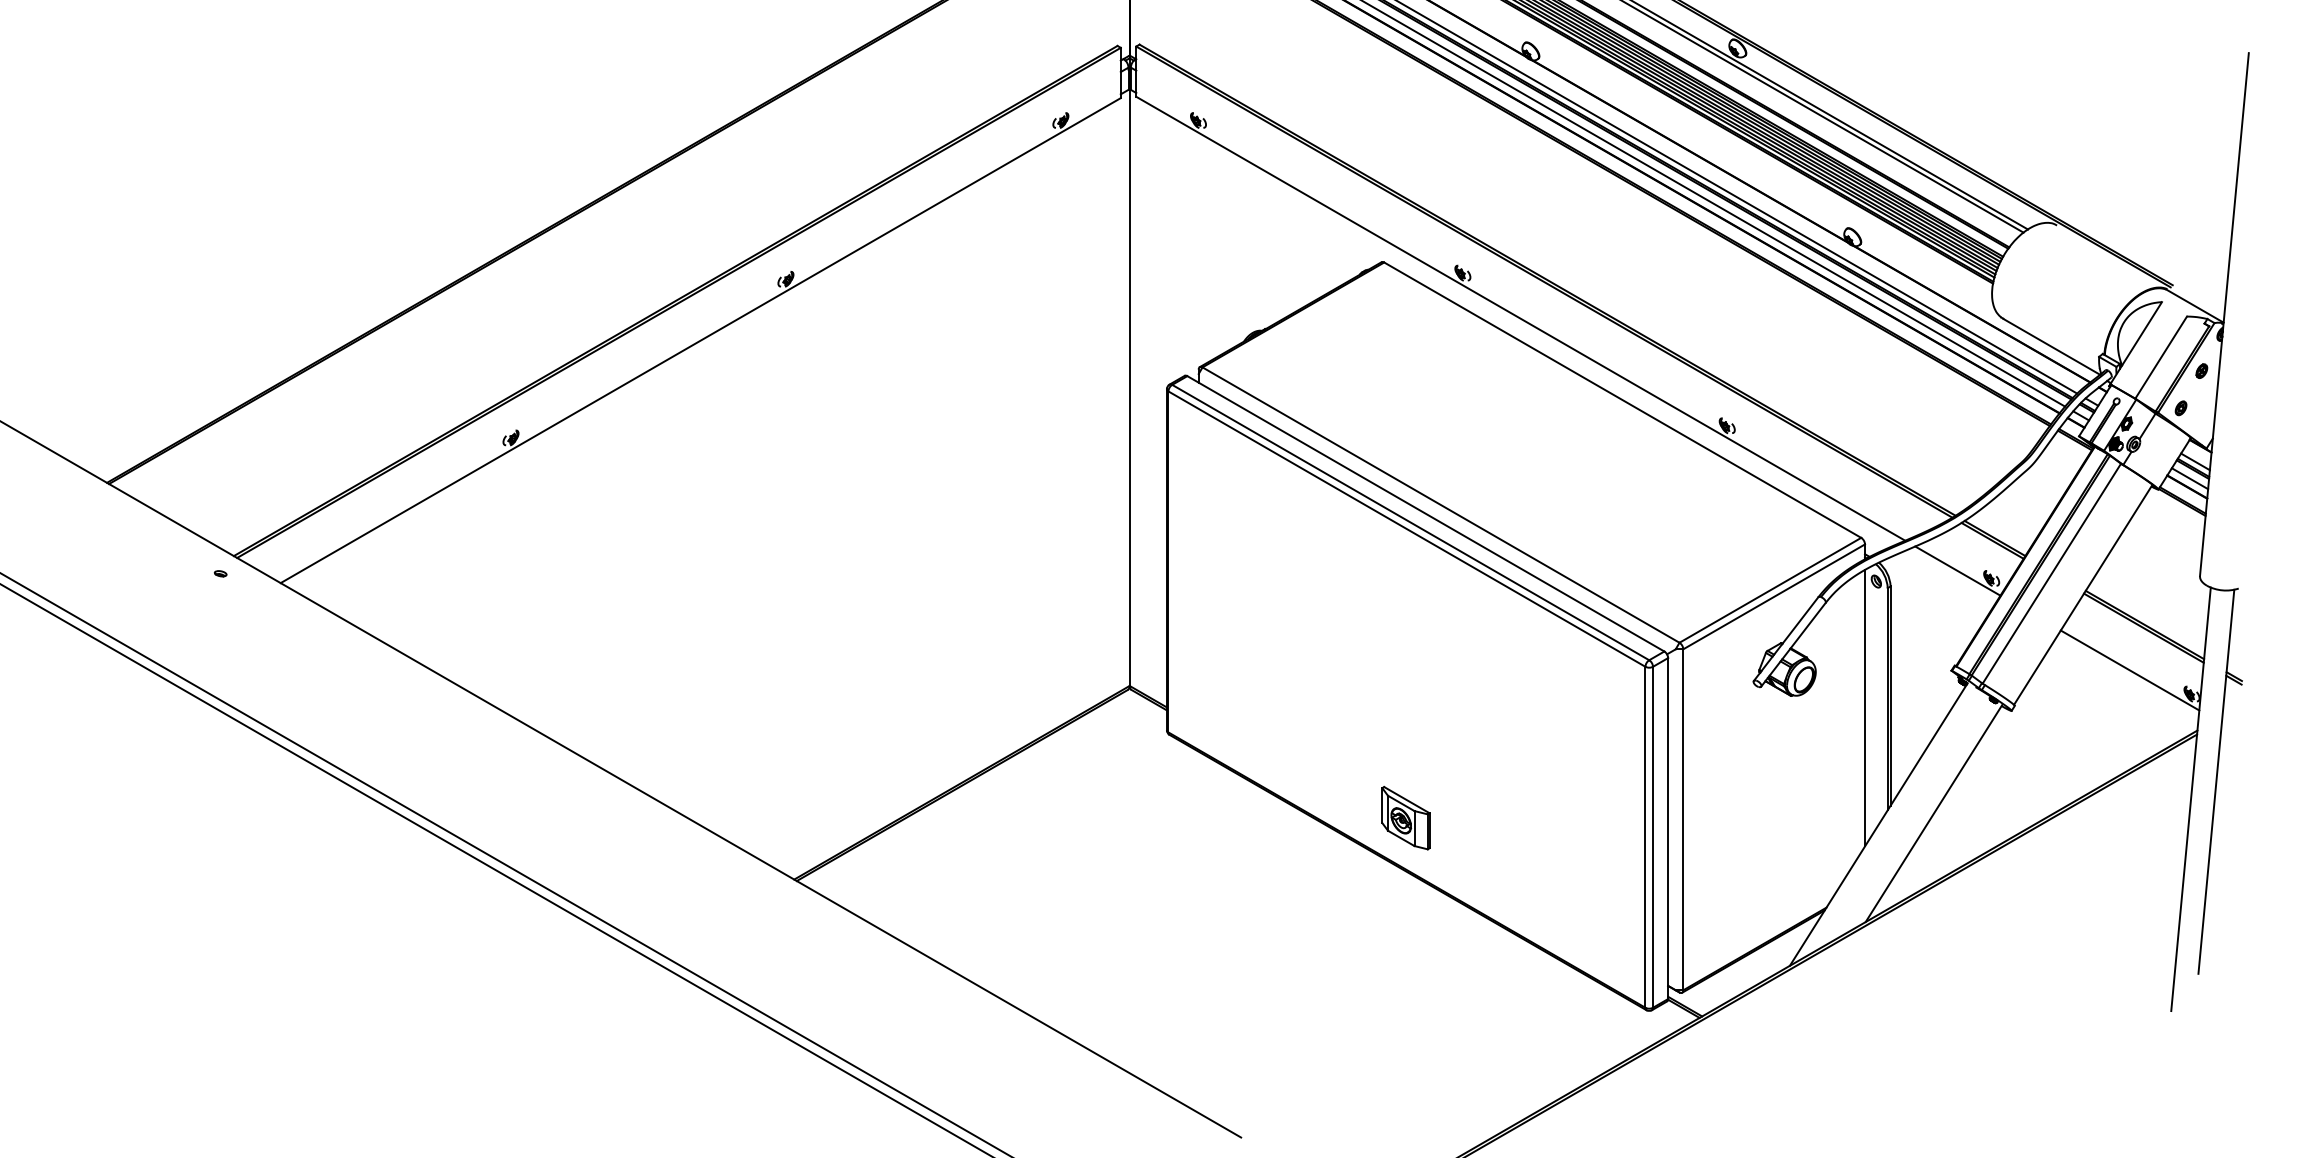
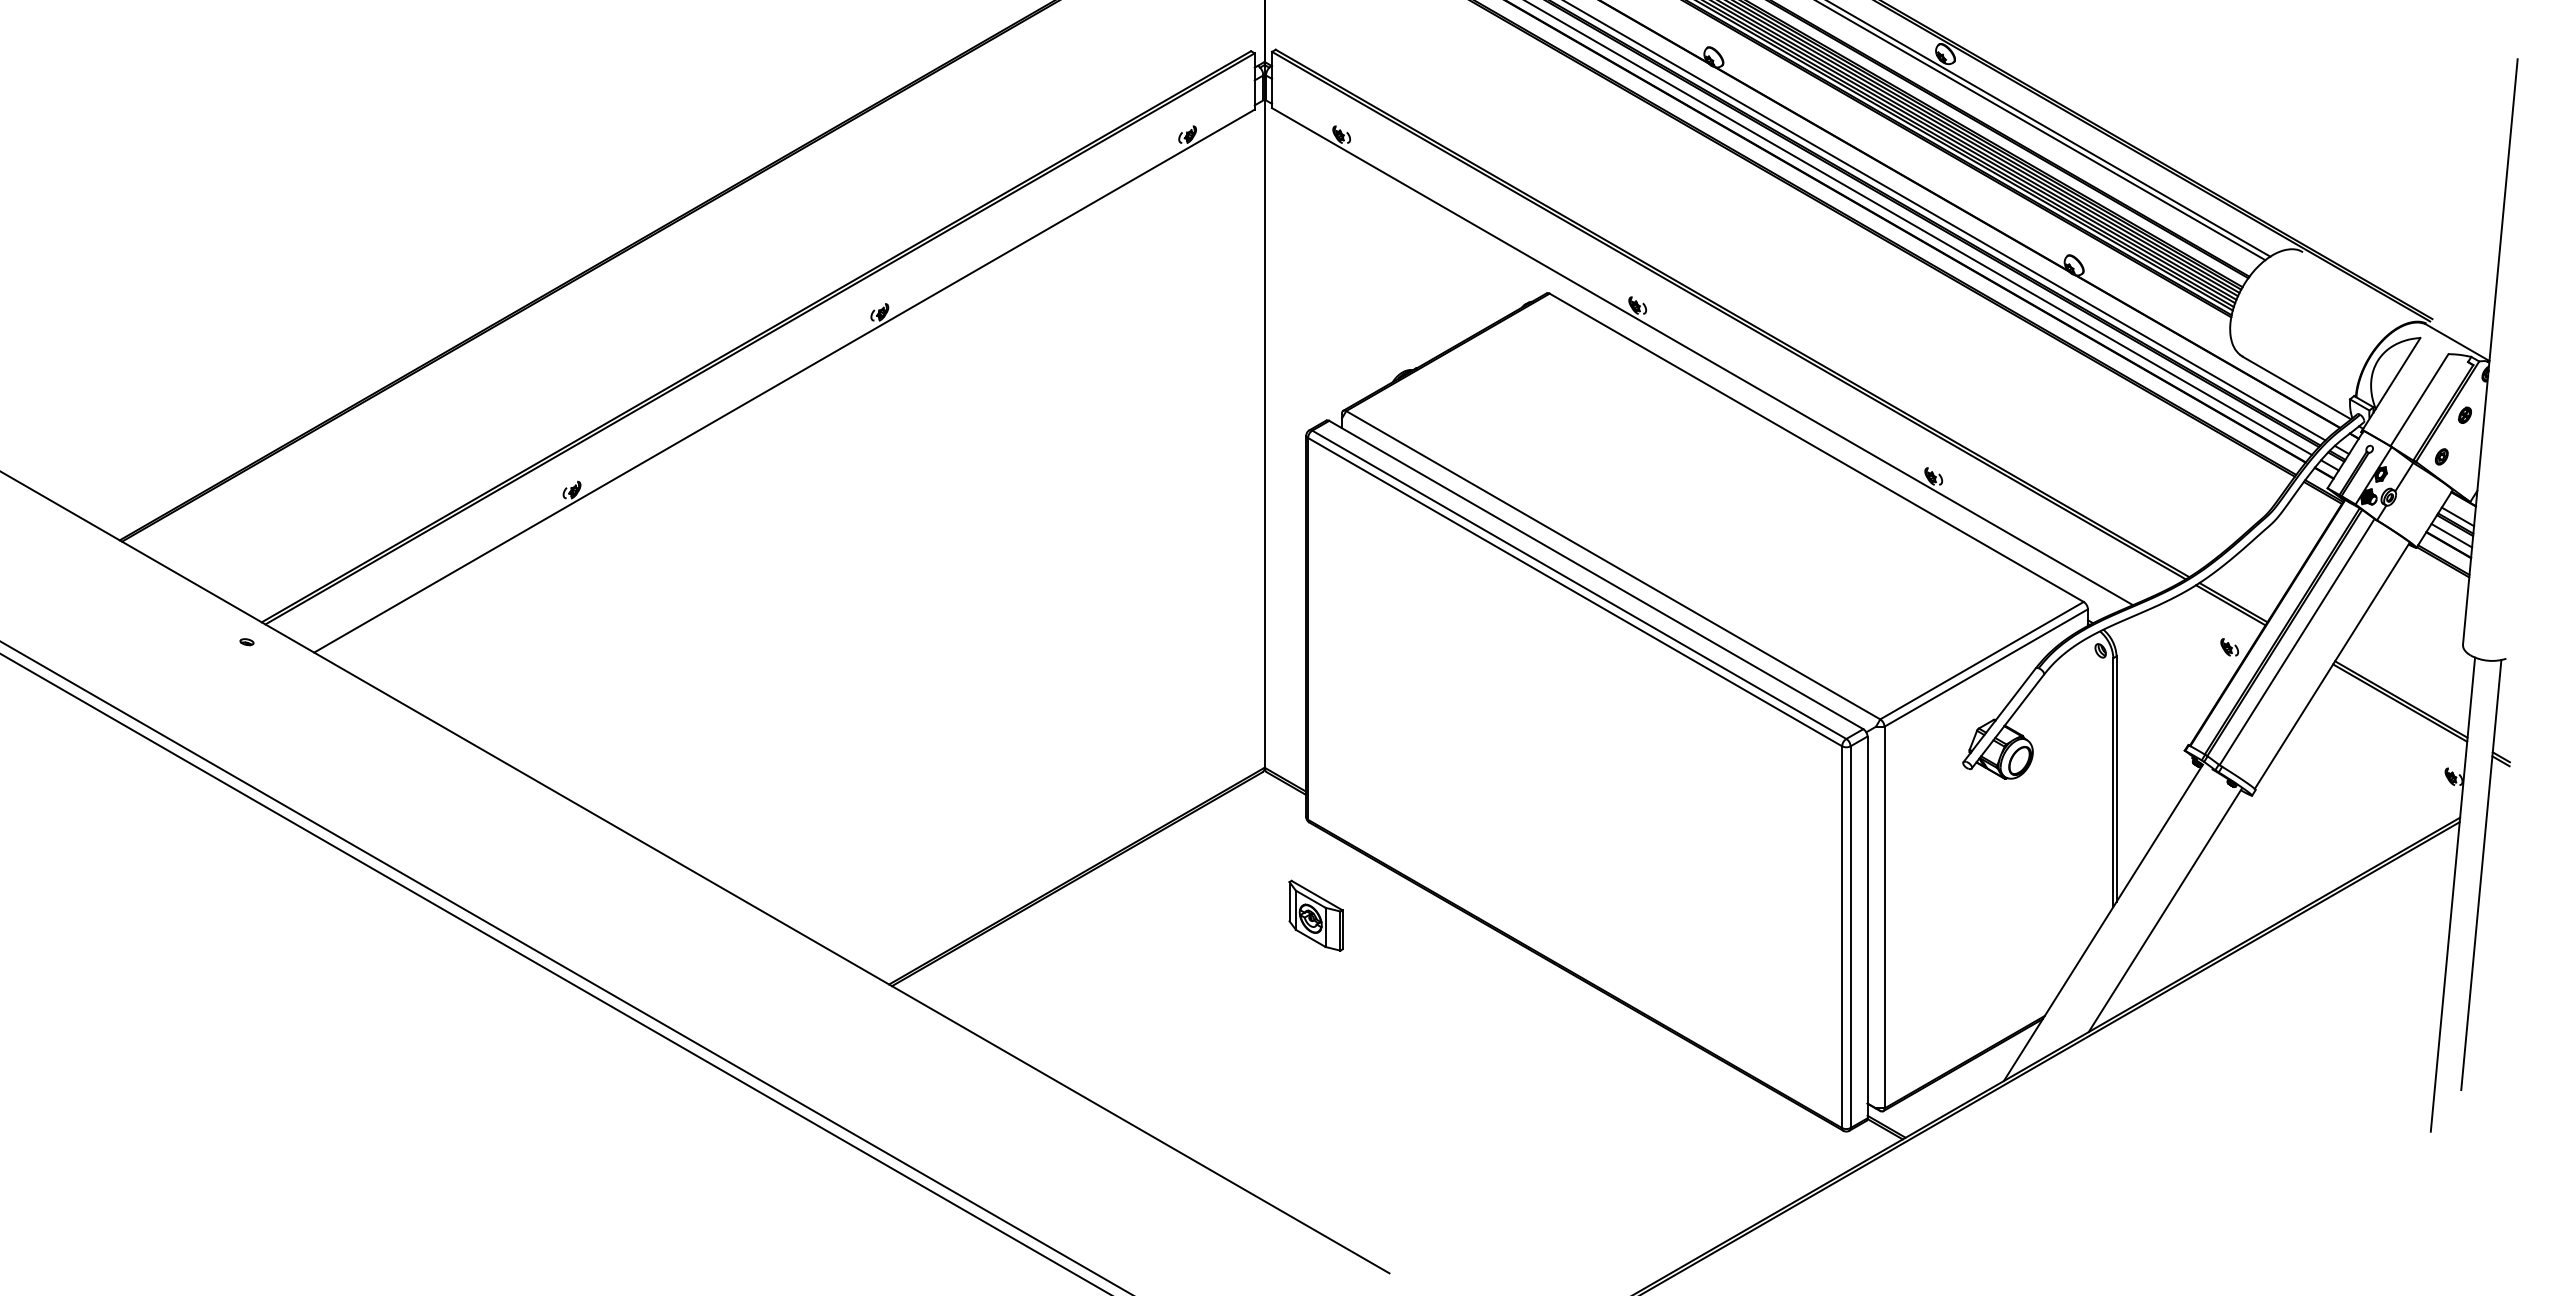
line: (1957, 570) -> (2191, 638), removed
line: (2129, 670) -> (2384, 750), removed
line: (1864, 708) -> (2087, 792), removed
part: (1405, 817) -> (1315, 915), moved

